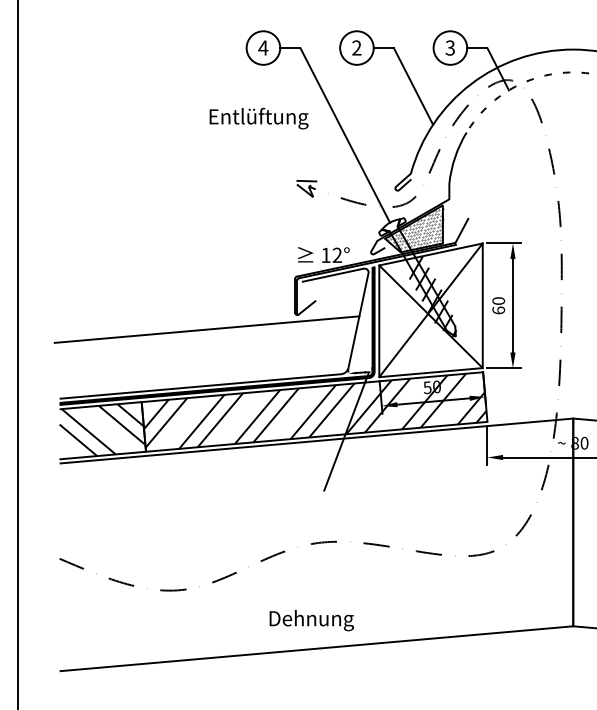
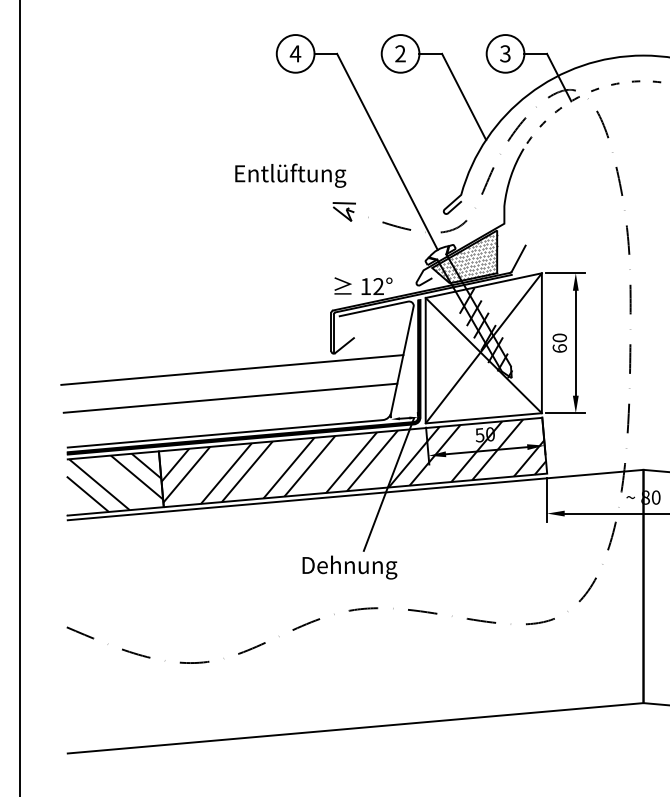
text: (258, 118) -> (290, 175), moved
line: (205, 354) -> (230, 397), added
text: (311, 620) -> (349, 567), moved

